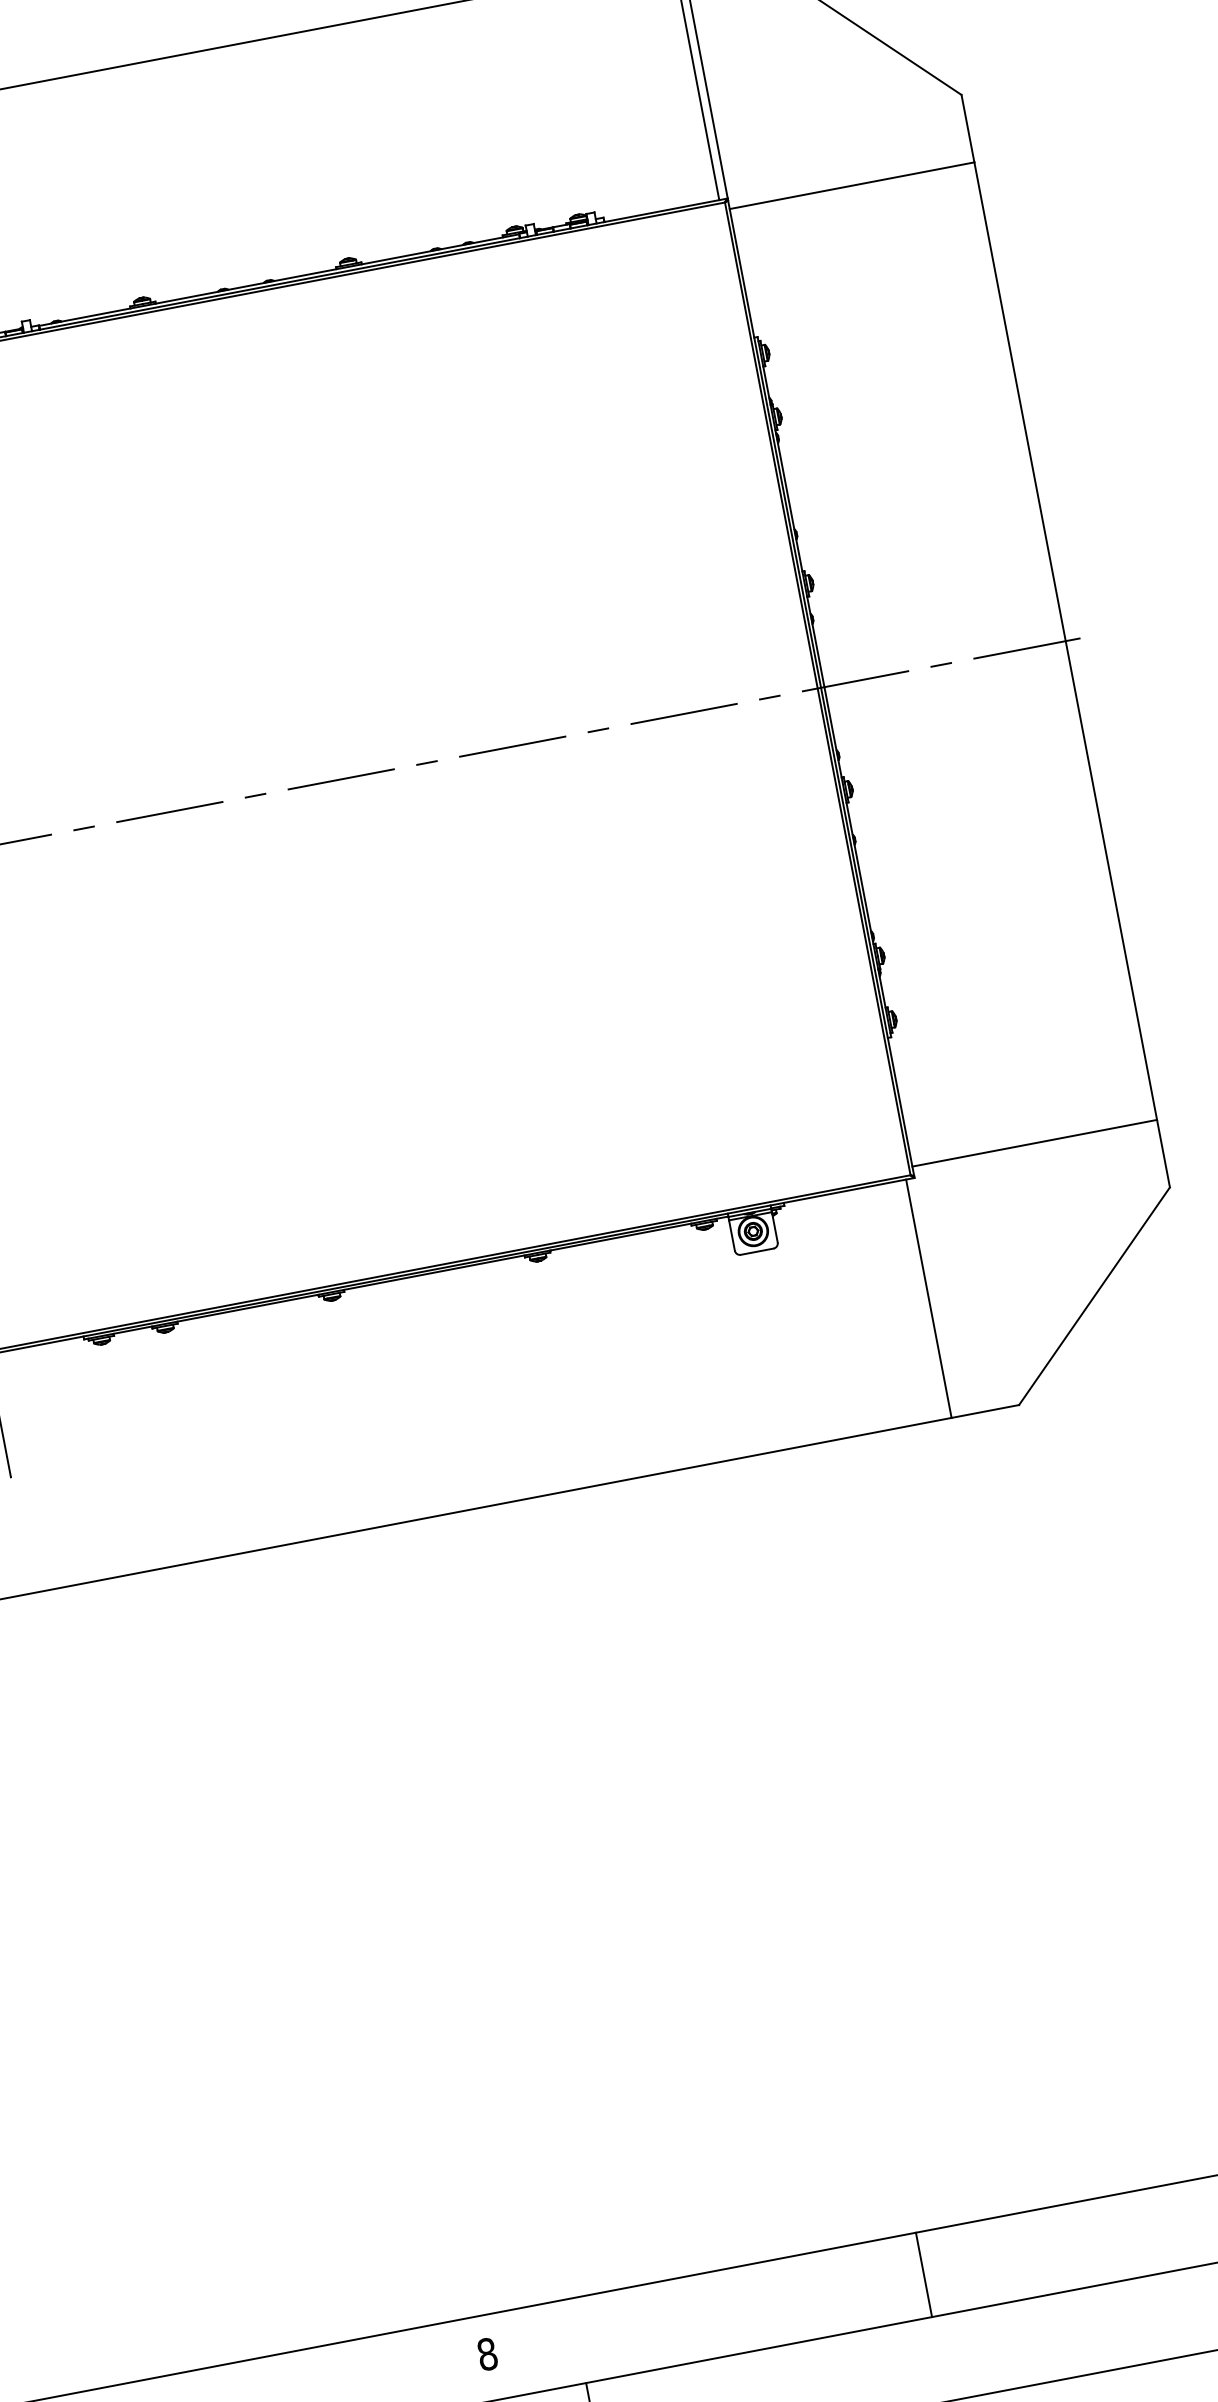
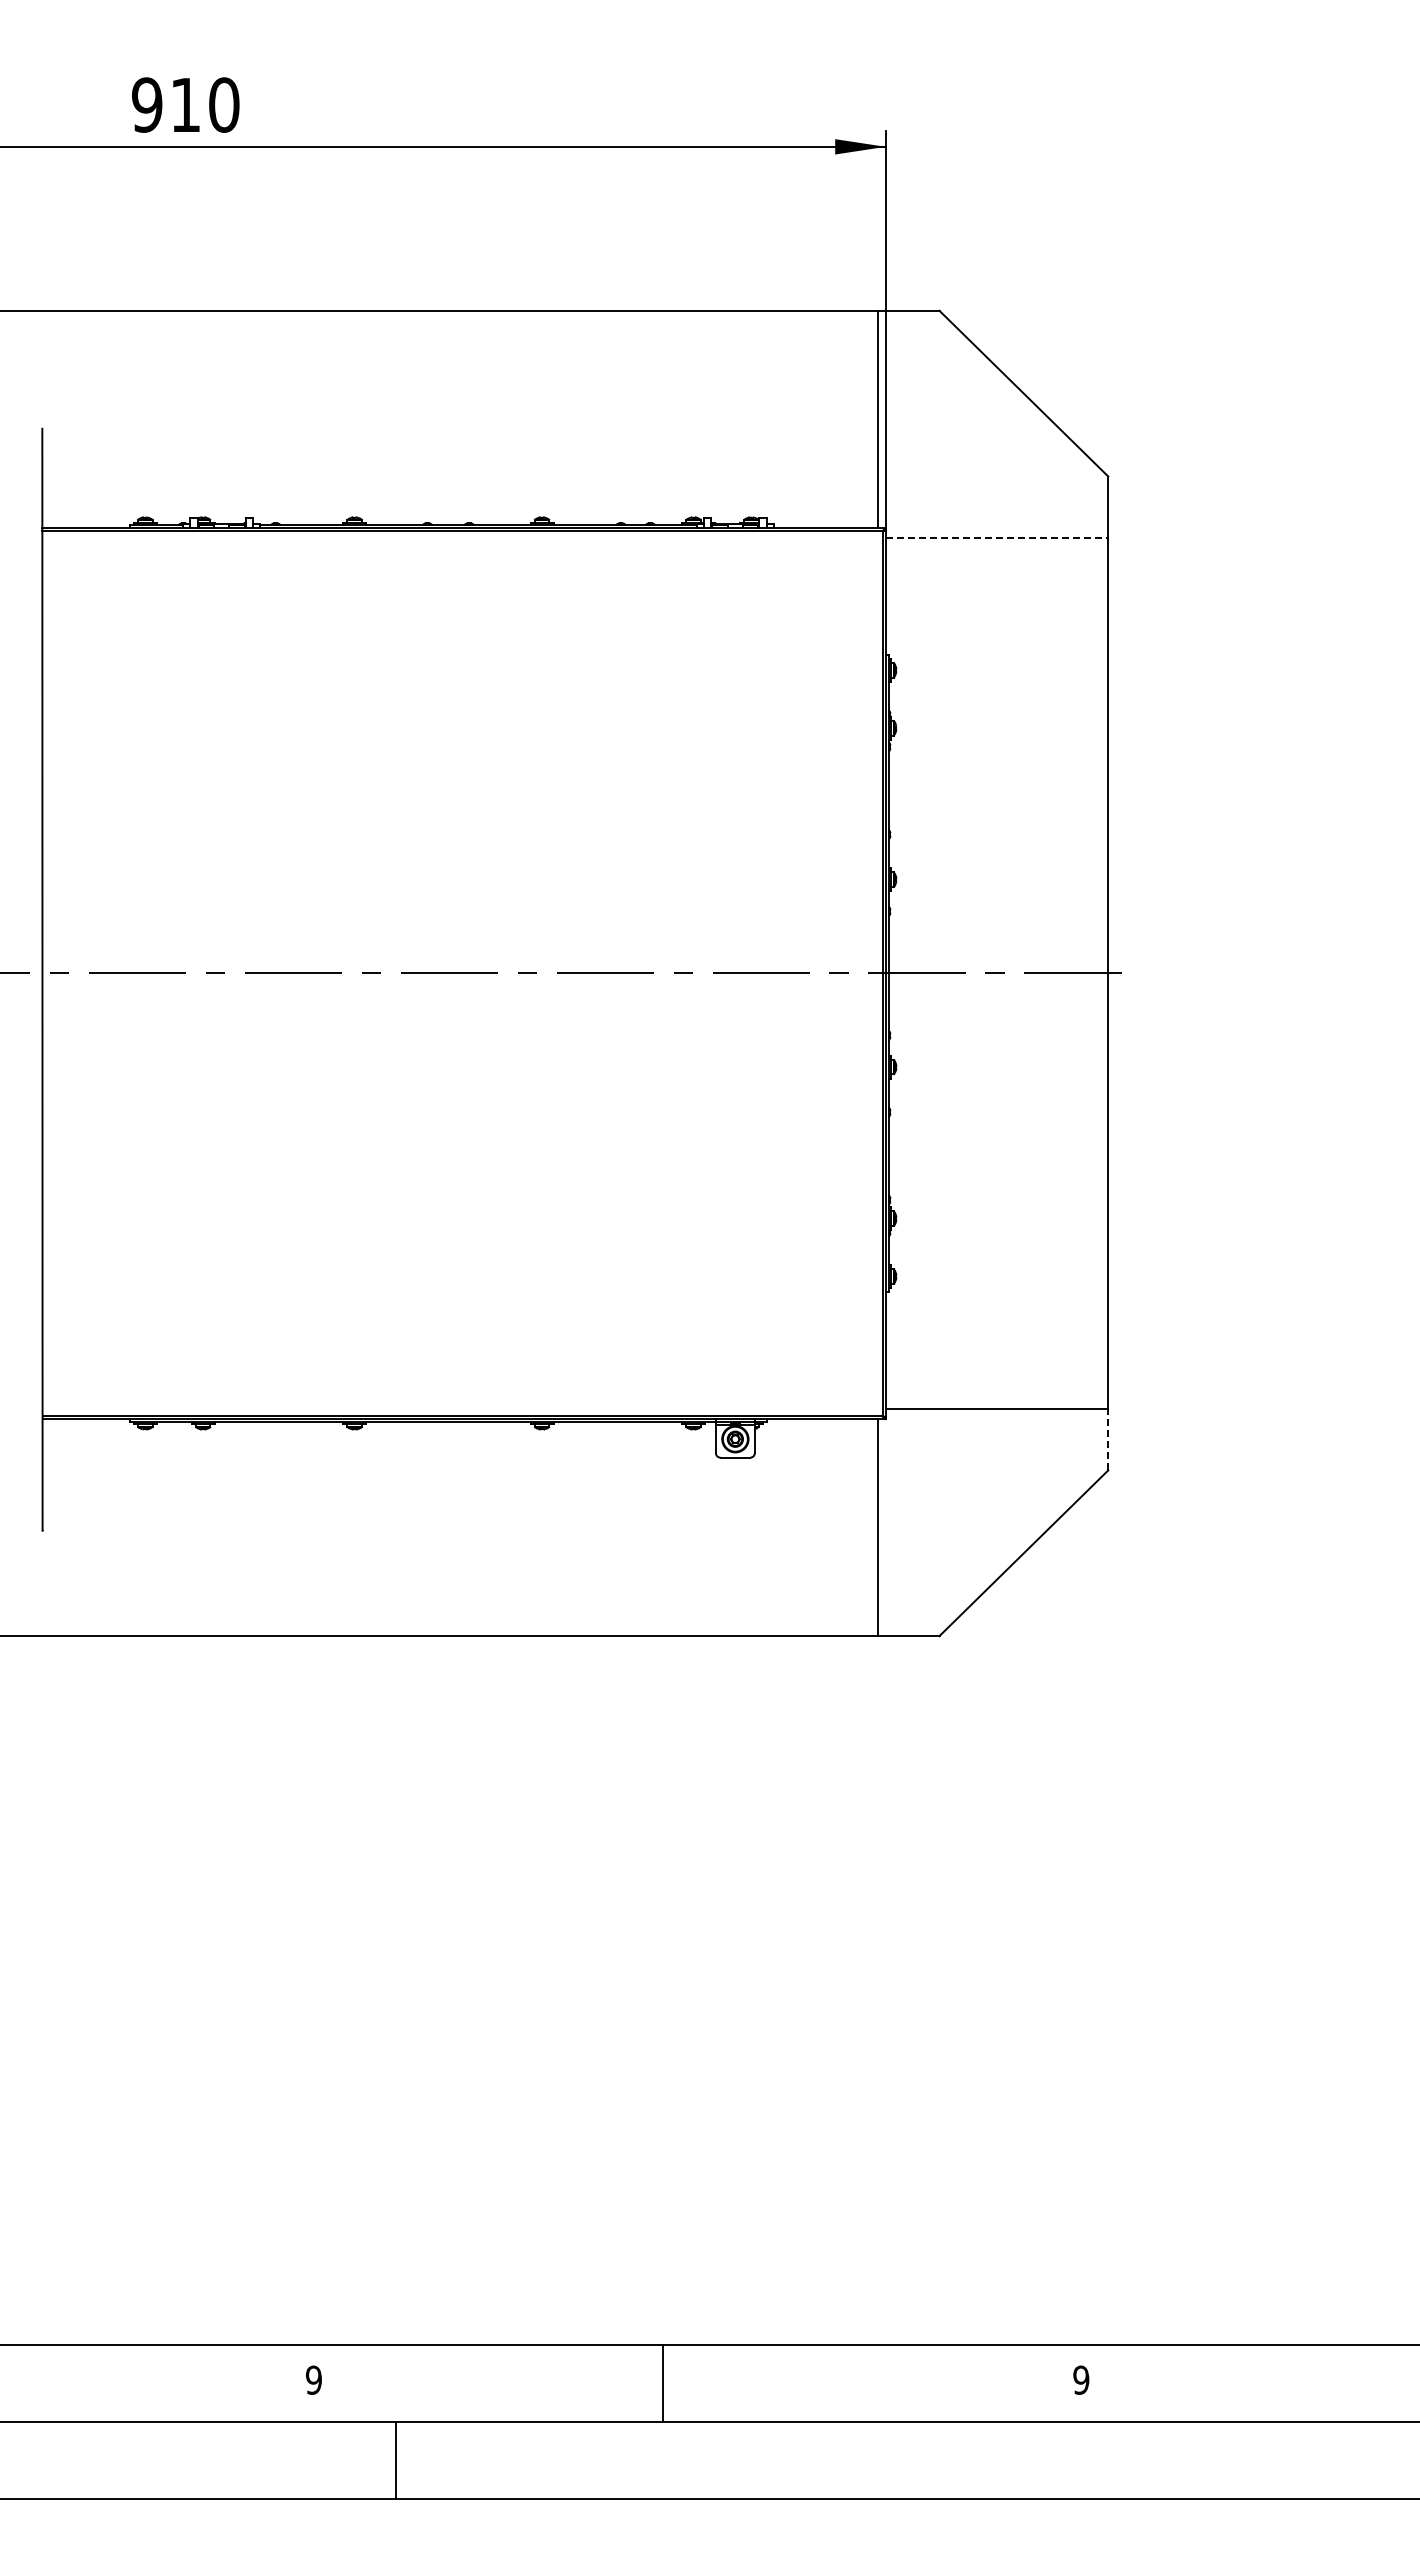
line: (852, 185) -> (997, 537), solid -> dashed
line: (1163, 1153) -> (1108, 1439), solid -> dashed
line: (924, 2274) -> (663, 2383), moved
text: (486, 2353) -> (313, 2379), 8 -> 9

